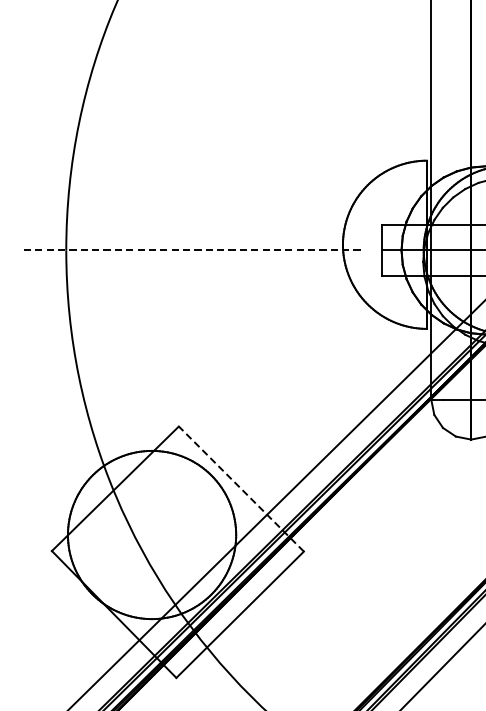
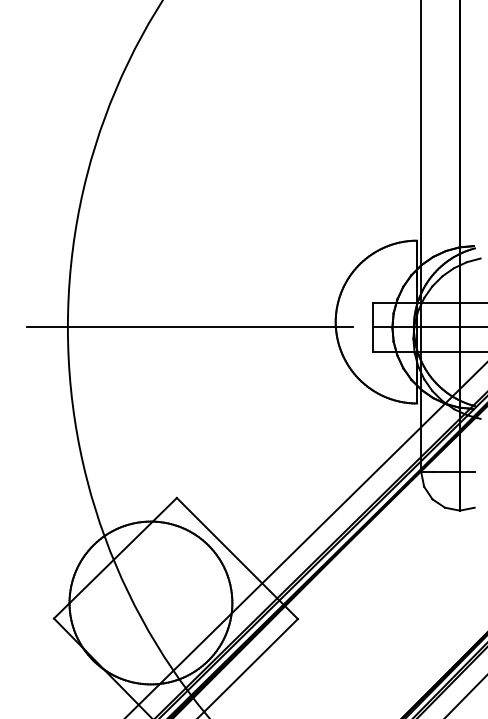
line: (192, 250) -> (190, 327), dashed -> solid
line: (241, 489) -> (237, 558), dashed -> solid

